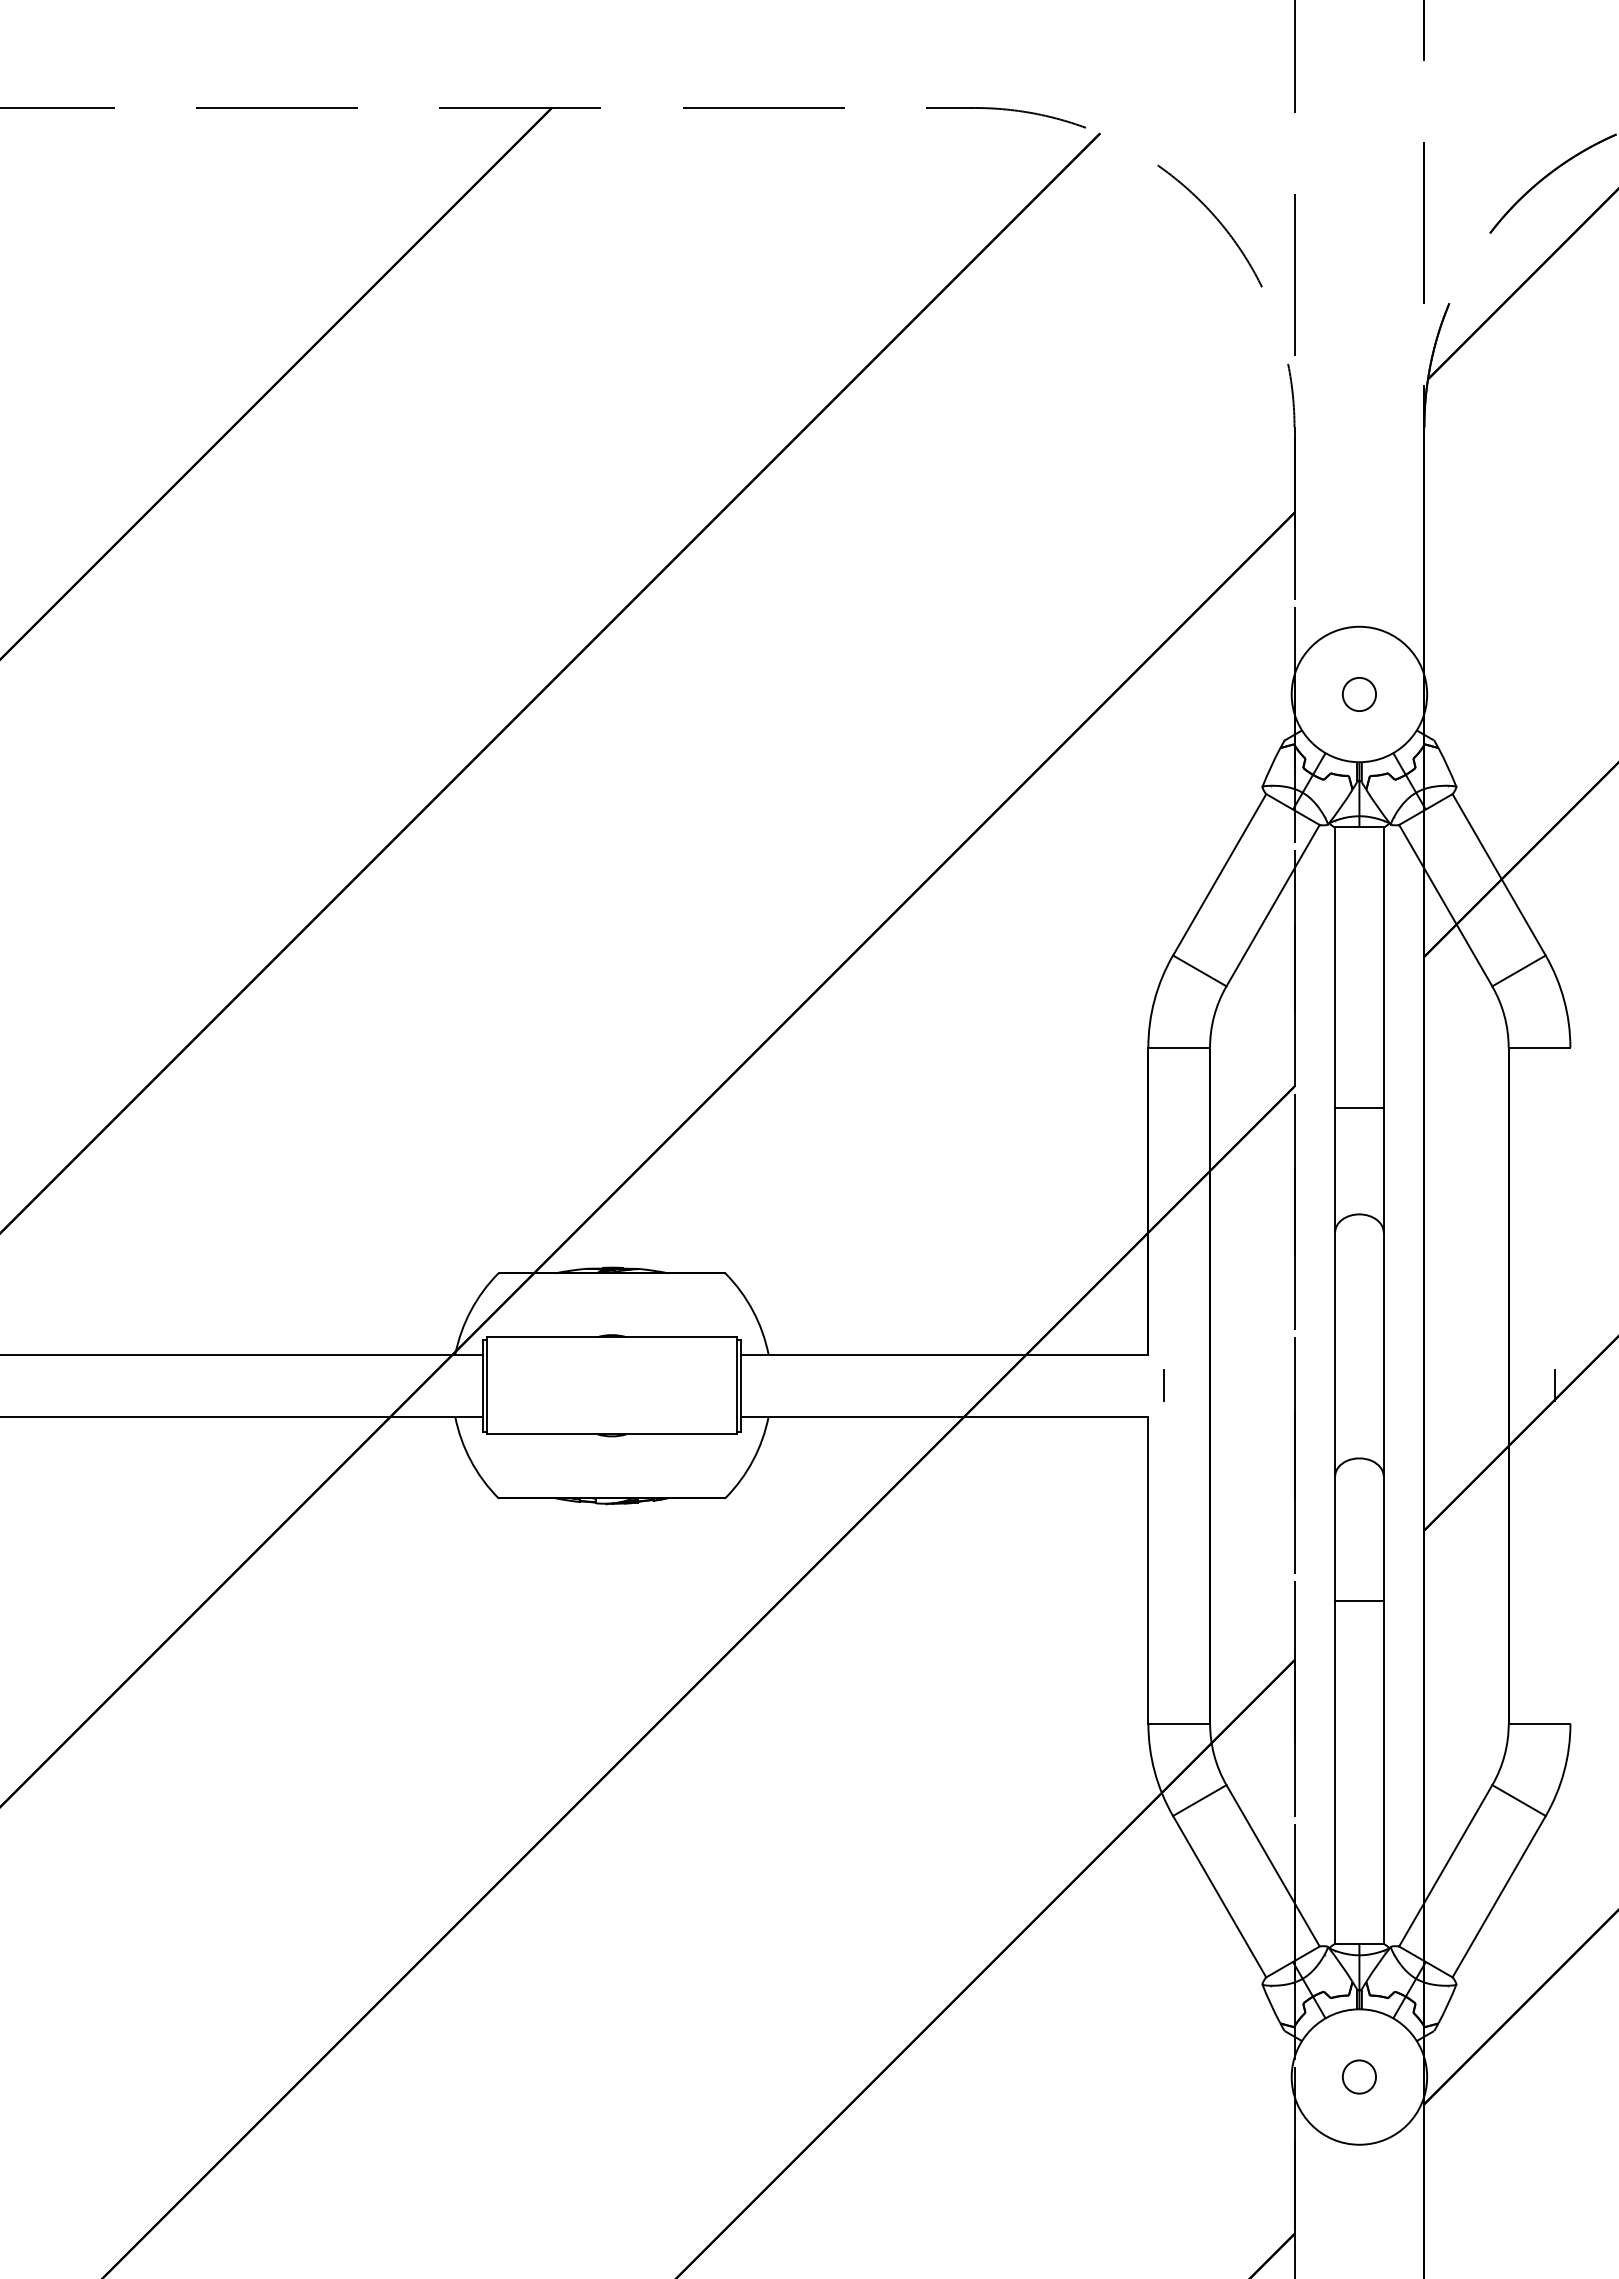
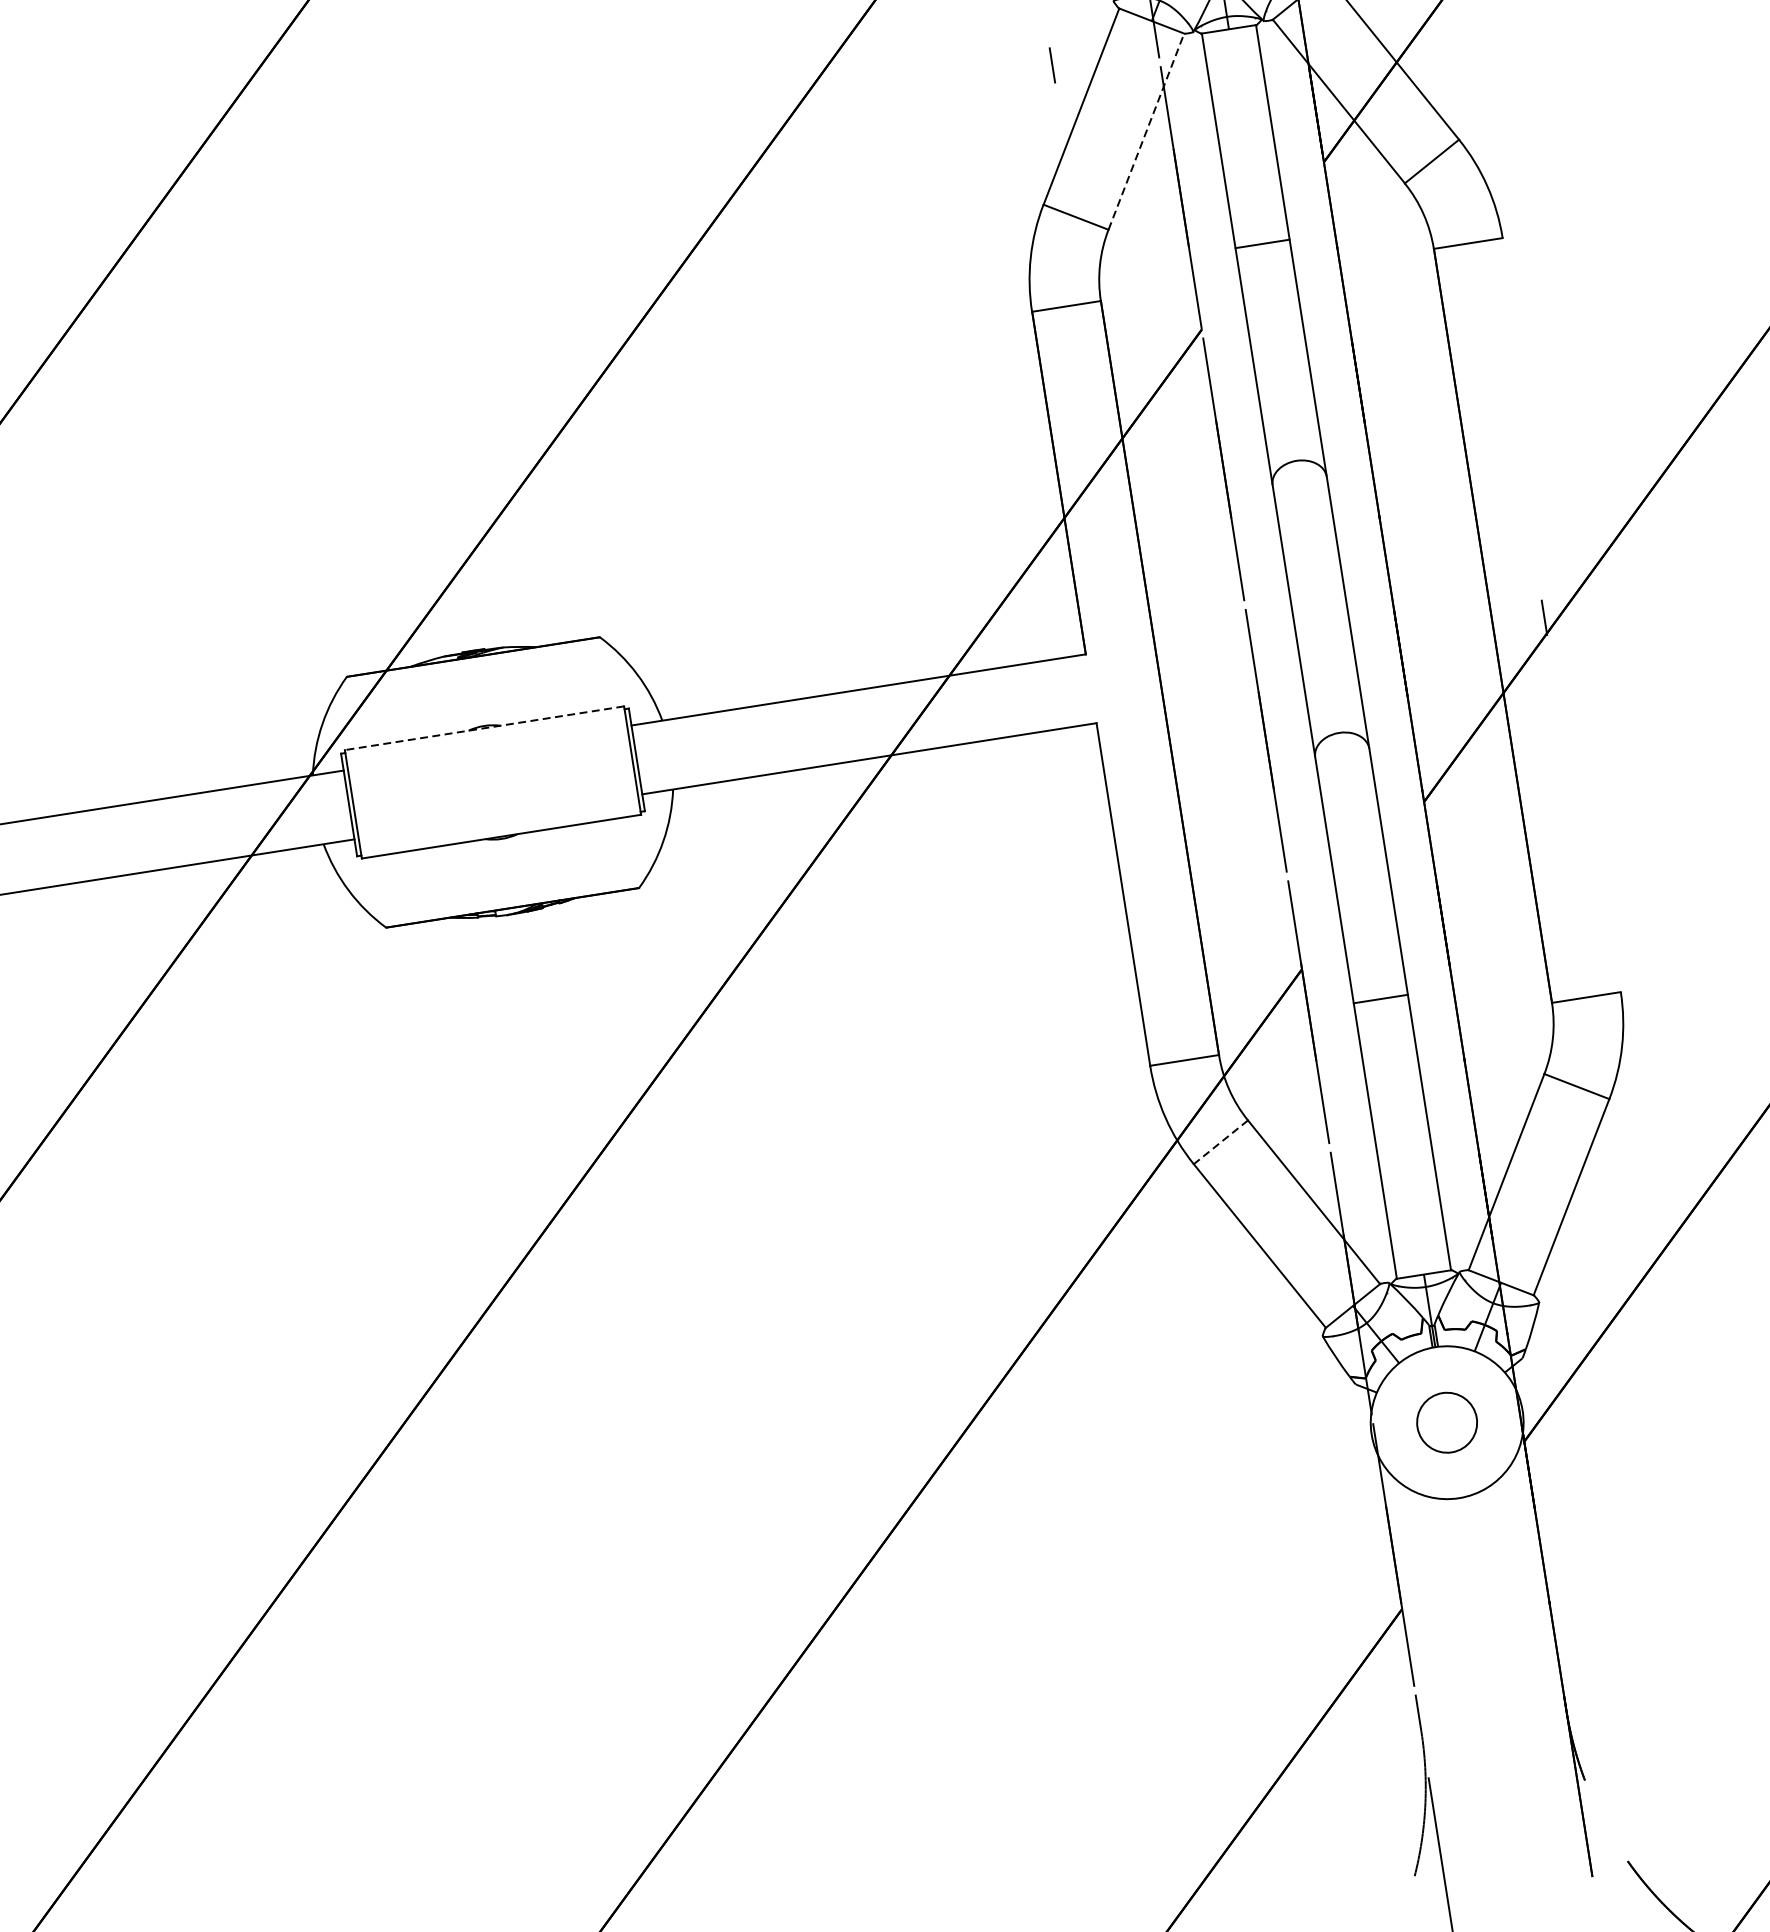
line: (1273, 905) -> (1146, 131), solid -> dashed
line: (1359, 1107) -> (1262, 243), moved
line: (611, 1337) -> (484, 728), solid -> dashed
line: (1163, 1385) -> (1051, 65), moved
line: (1359, 1601) -> (1380, 999), moved
line: (1199, 1800) -> (1220, 1142), solid -> dashed
circle: (1359, 2076) -> (1447, 1422), size x1.6

